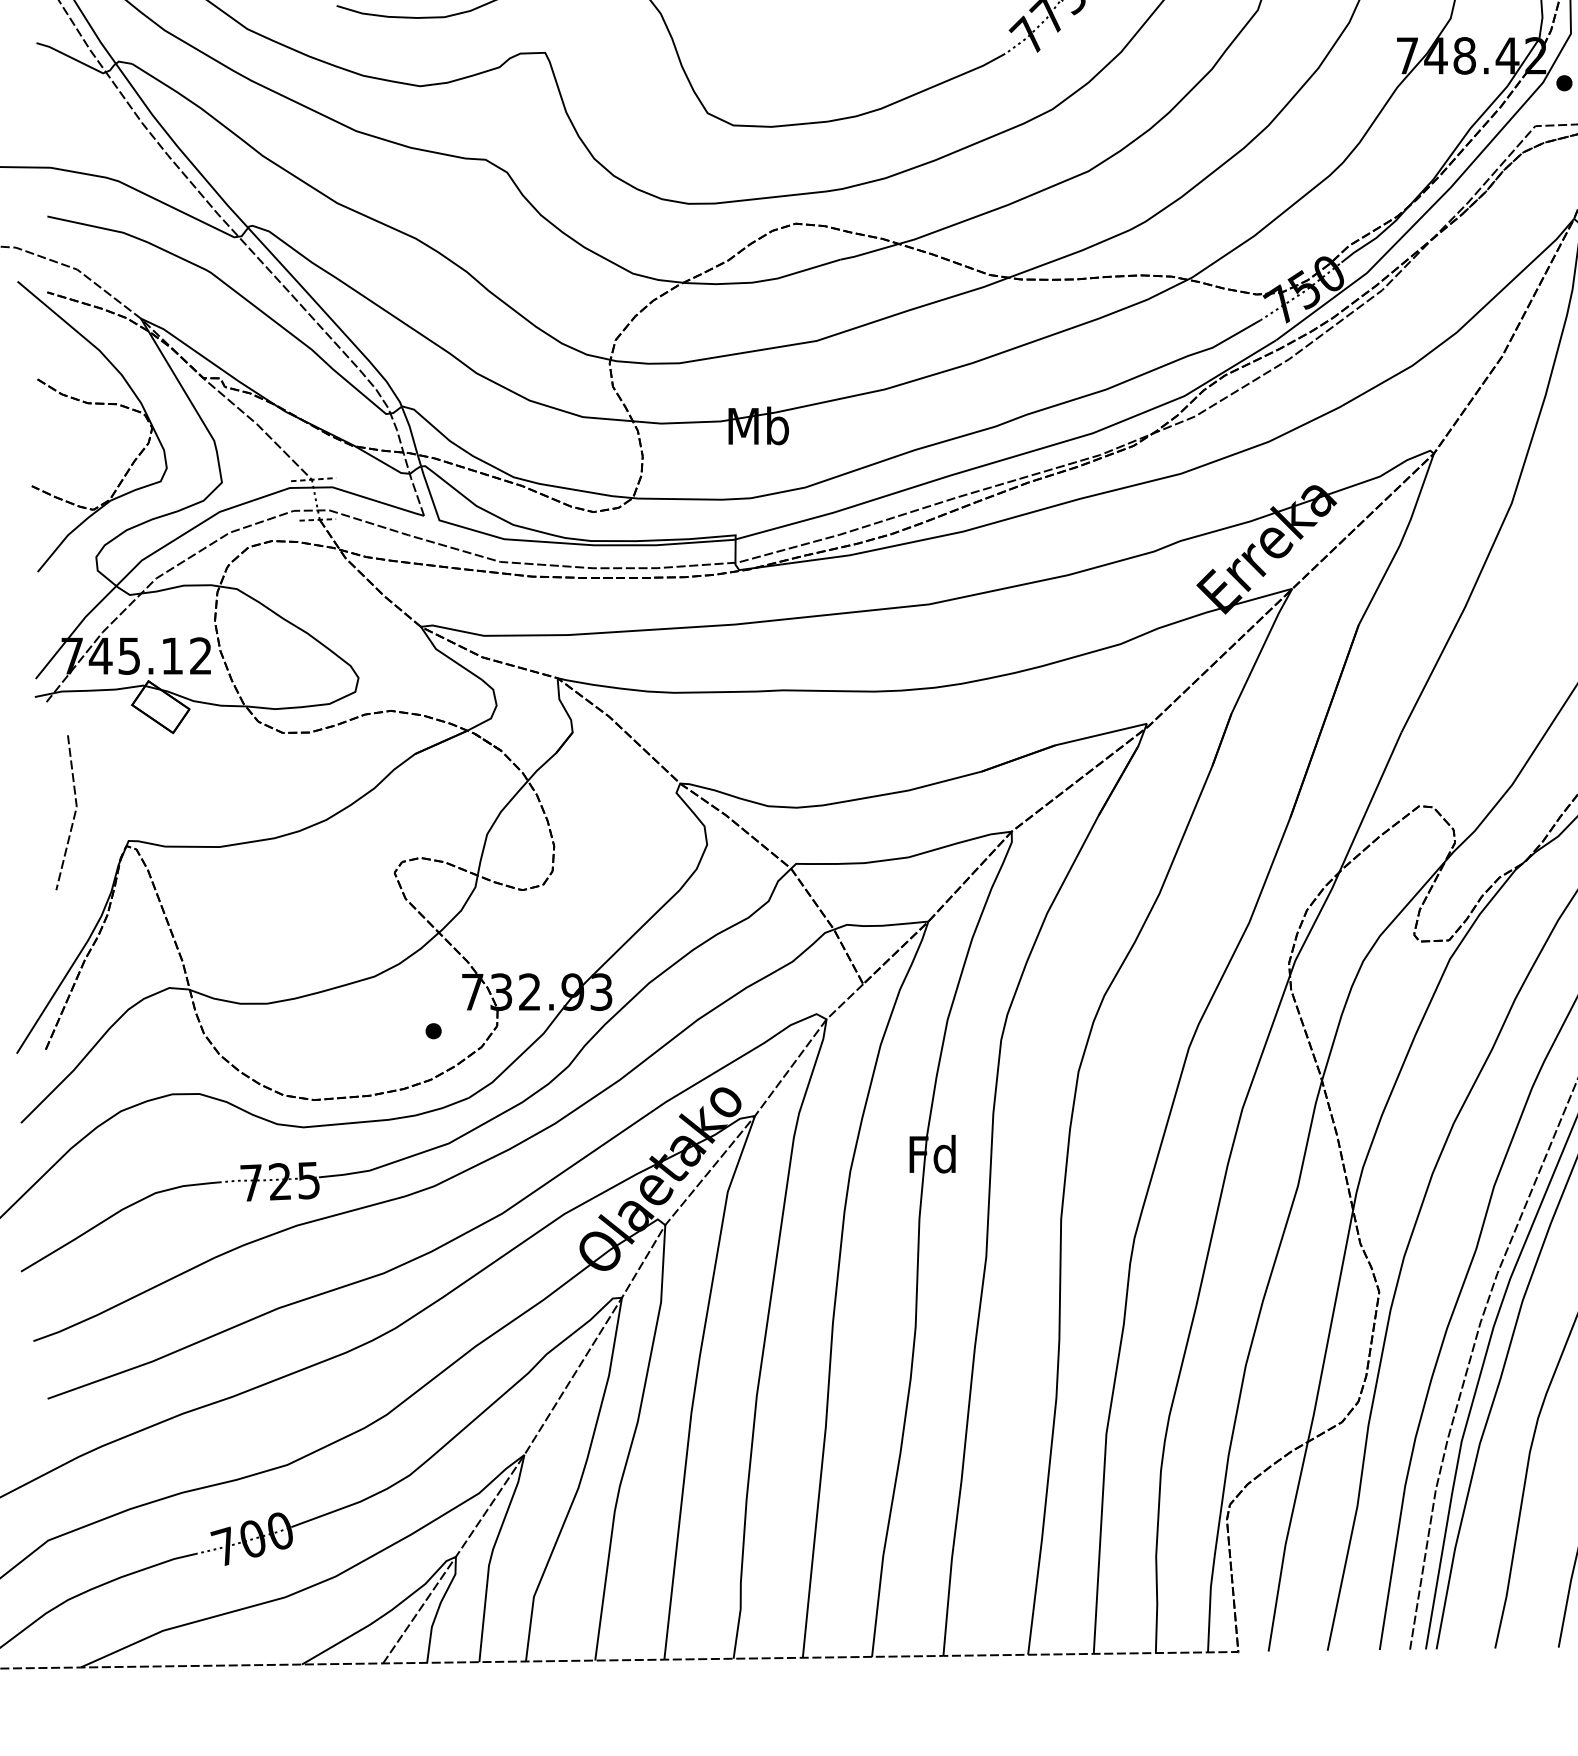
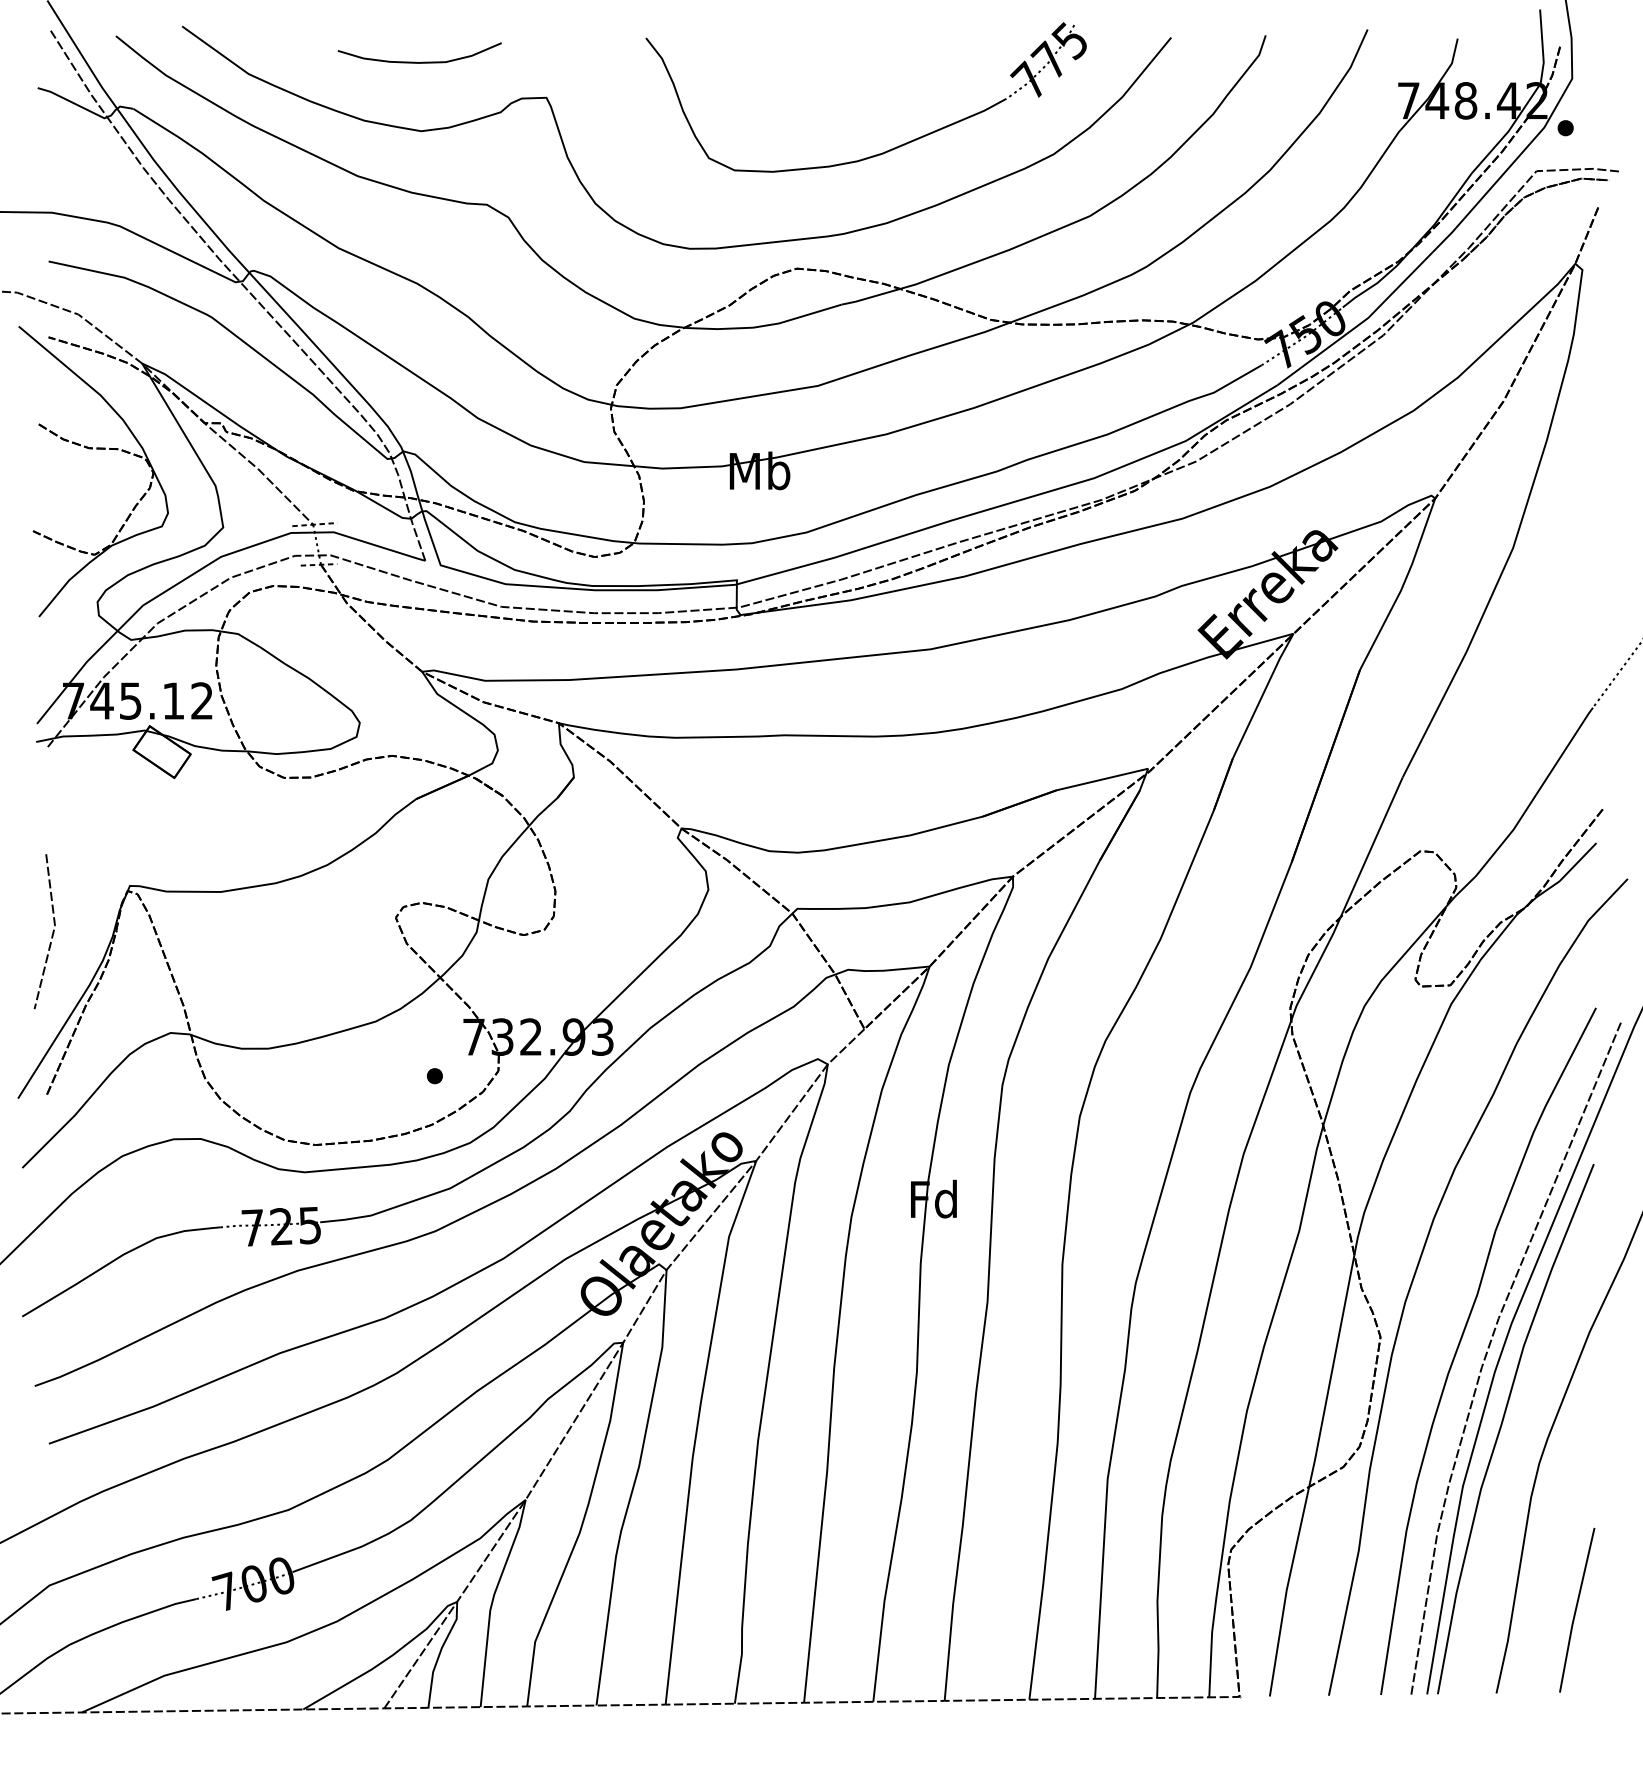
line: (74, 812) -> (52, 931), moved

